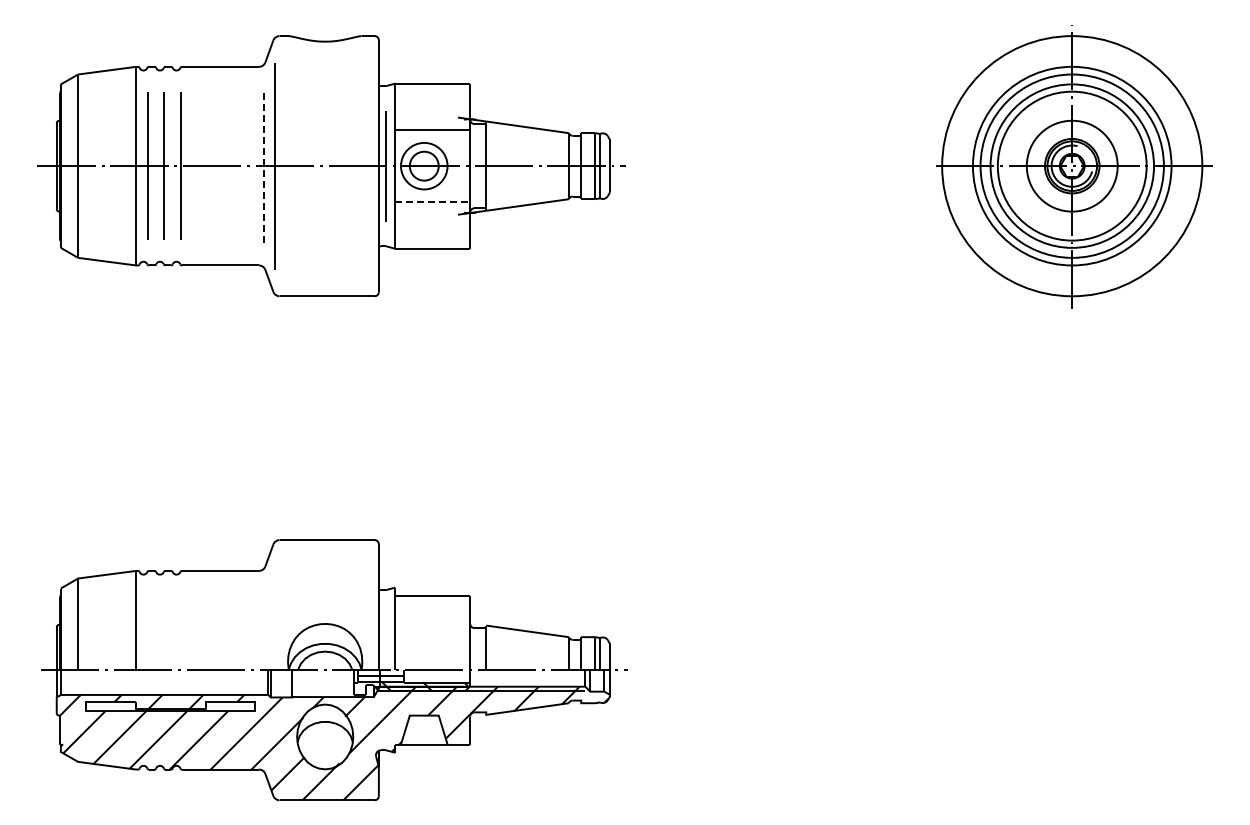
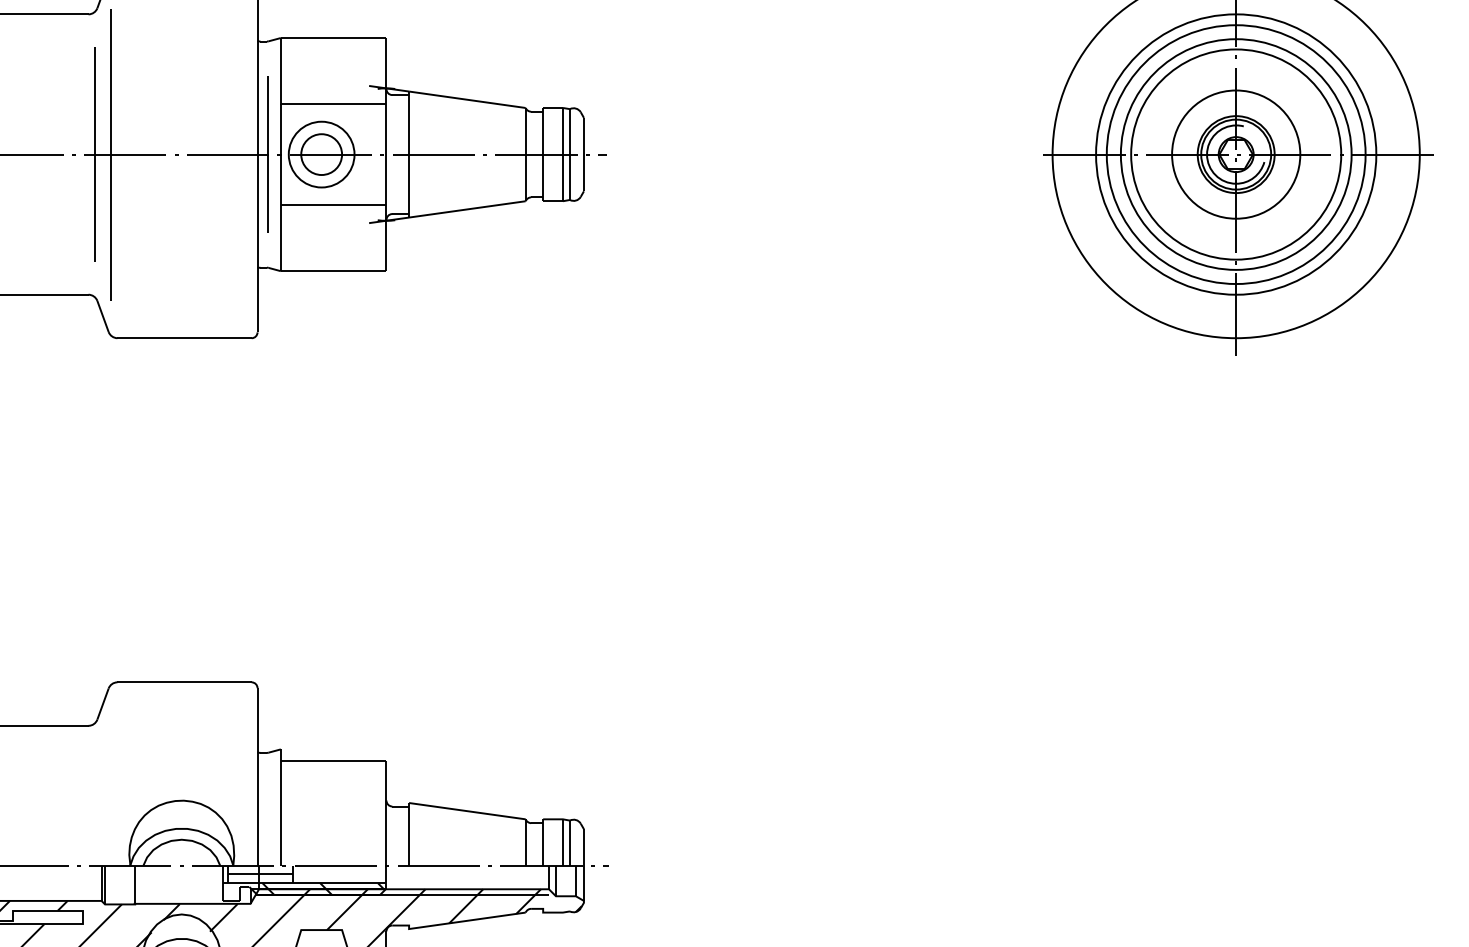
line: (263, 165) -> (94, 153), dashed -> solid
line: (433, 202) -> (334, 205), dashed -> solid

